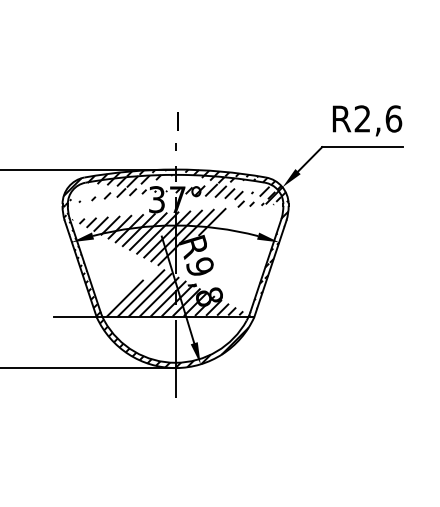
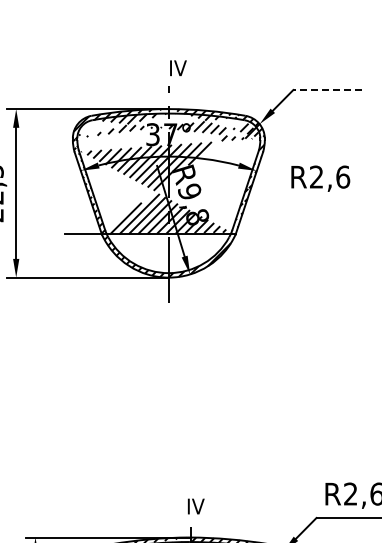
text: (367, 120) -> (320, 178), moved
text: (186, 121) -> (178, 68), I -> IV
line: (362, 147) -> (327, 90), solid -> dashed

